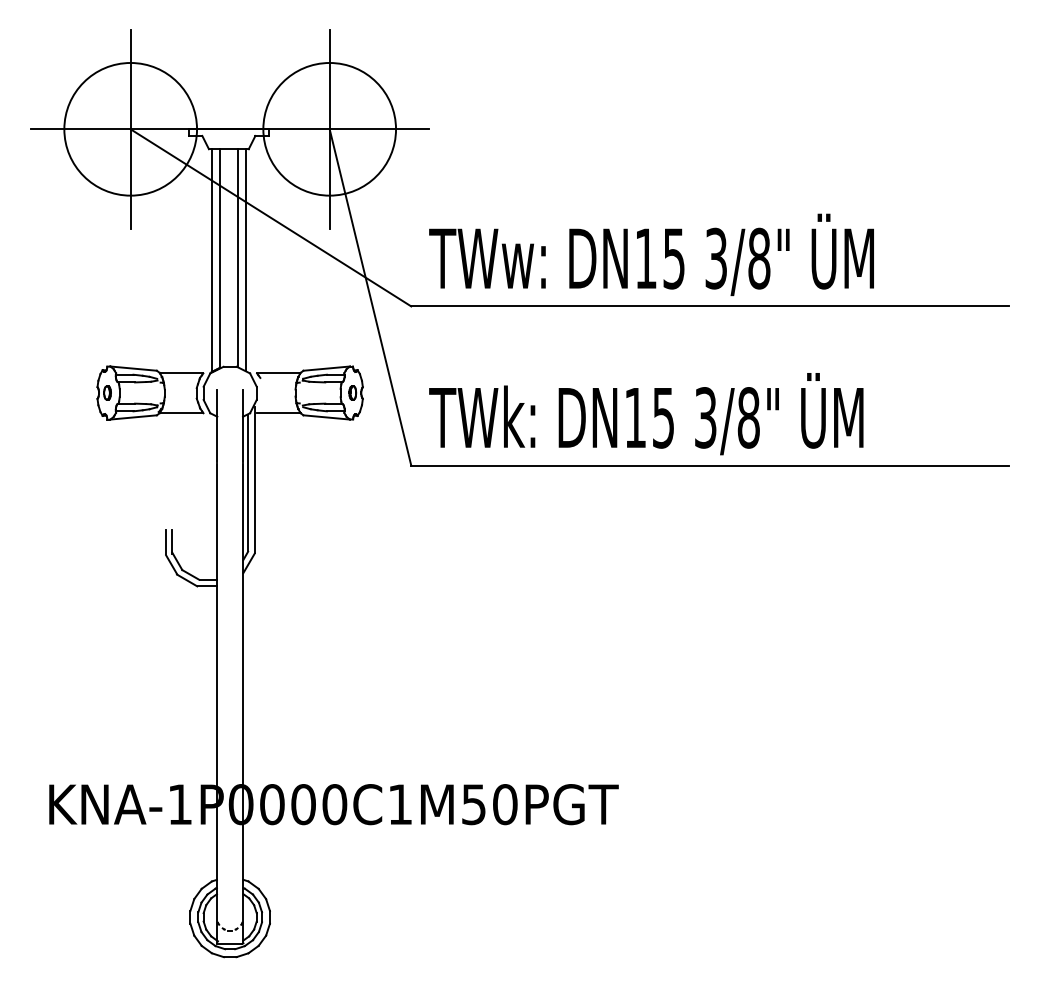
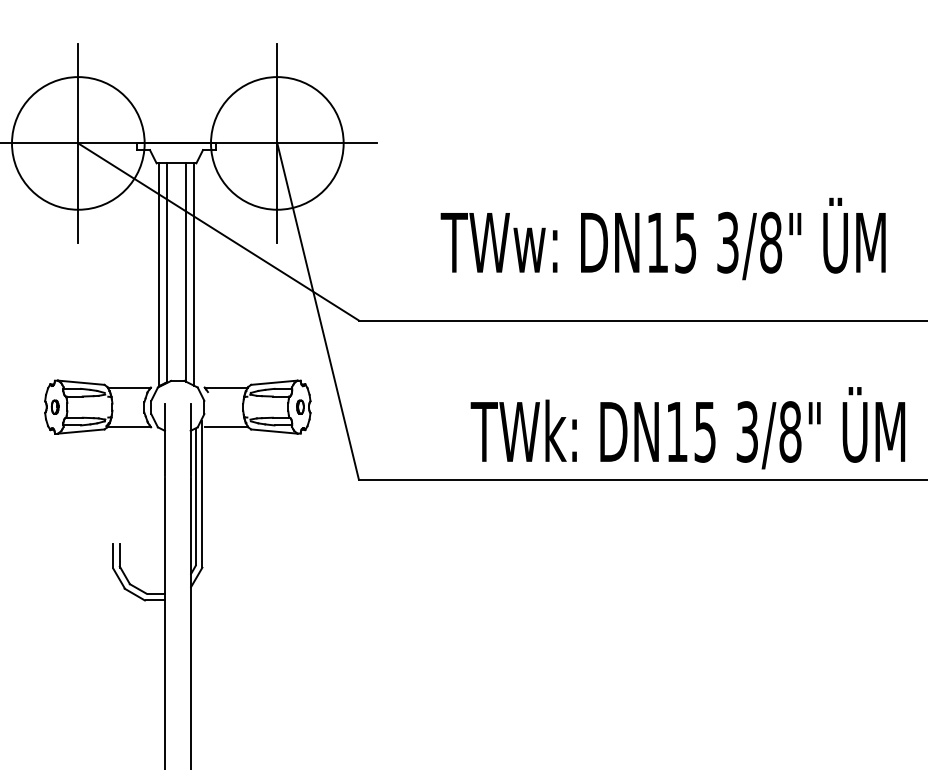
text: (651, 254) -> (663, 238), moved
text: (646, 414) -> (688, 428), moved

